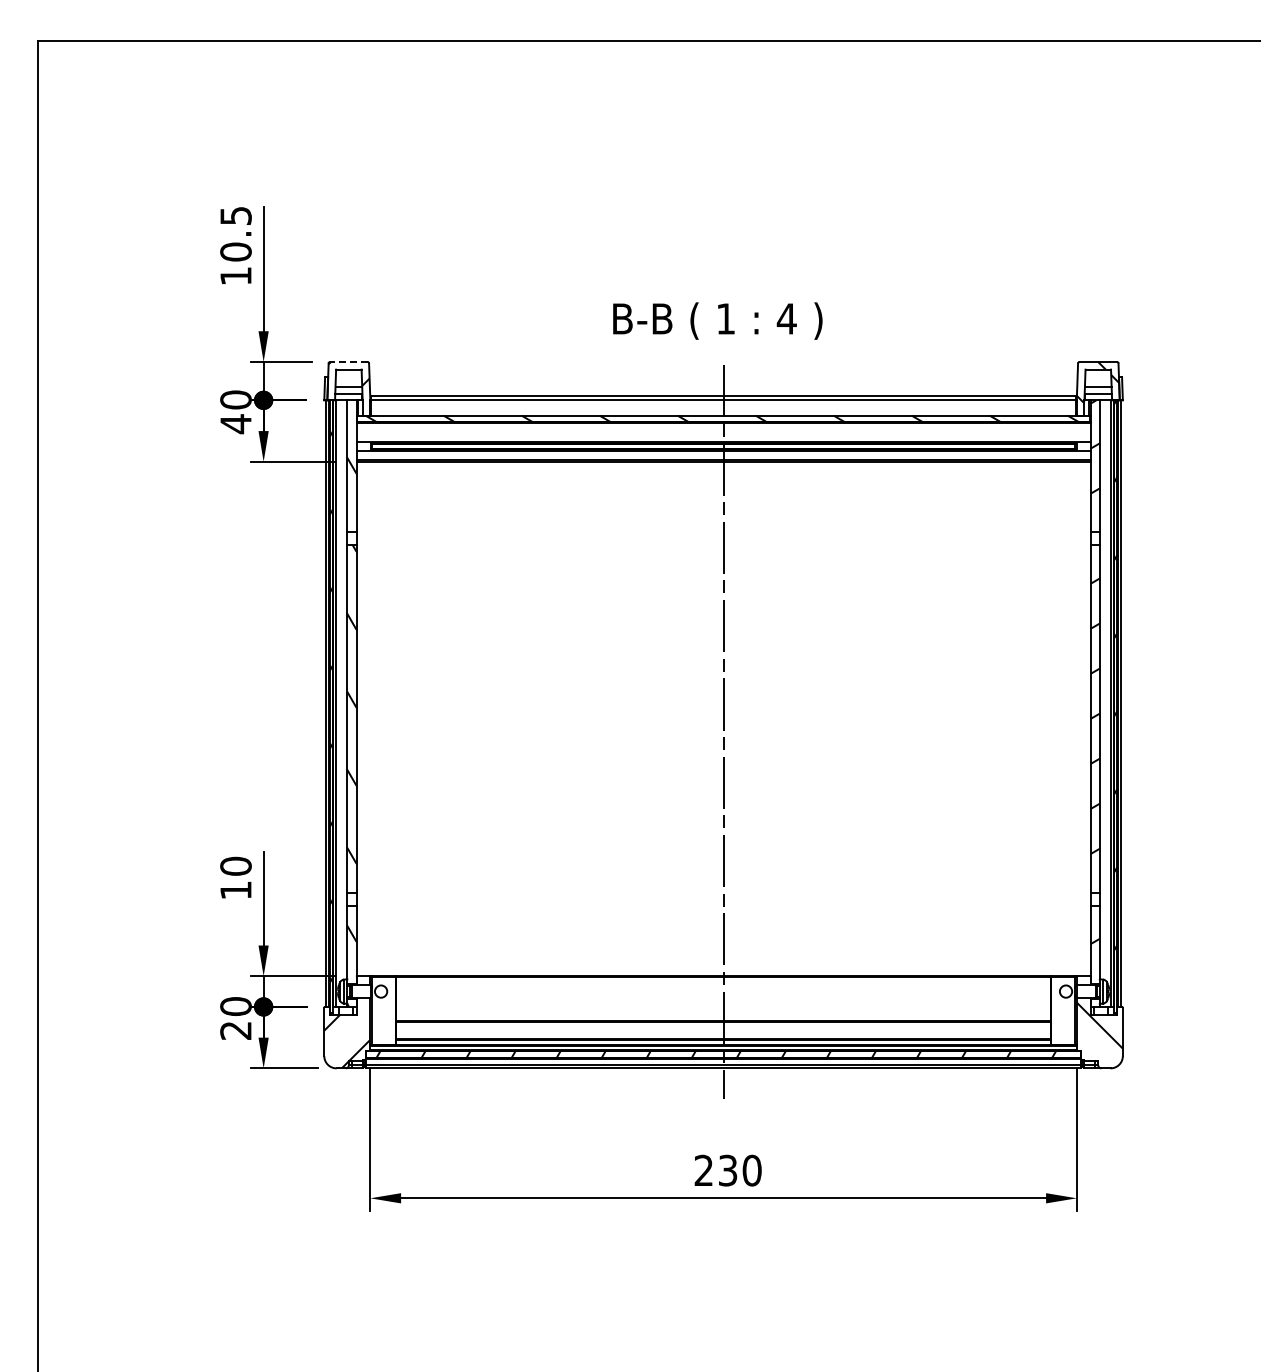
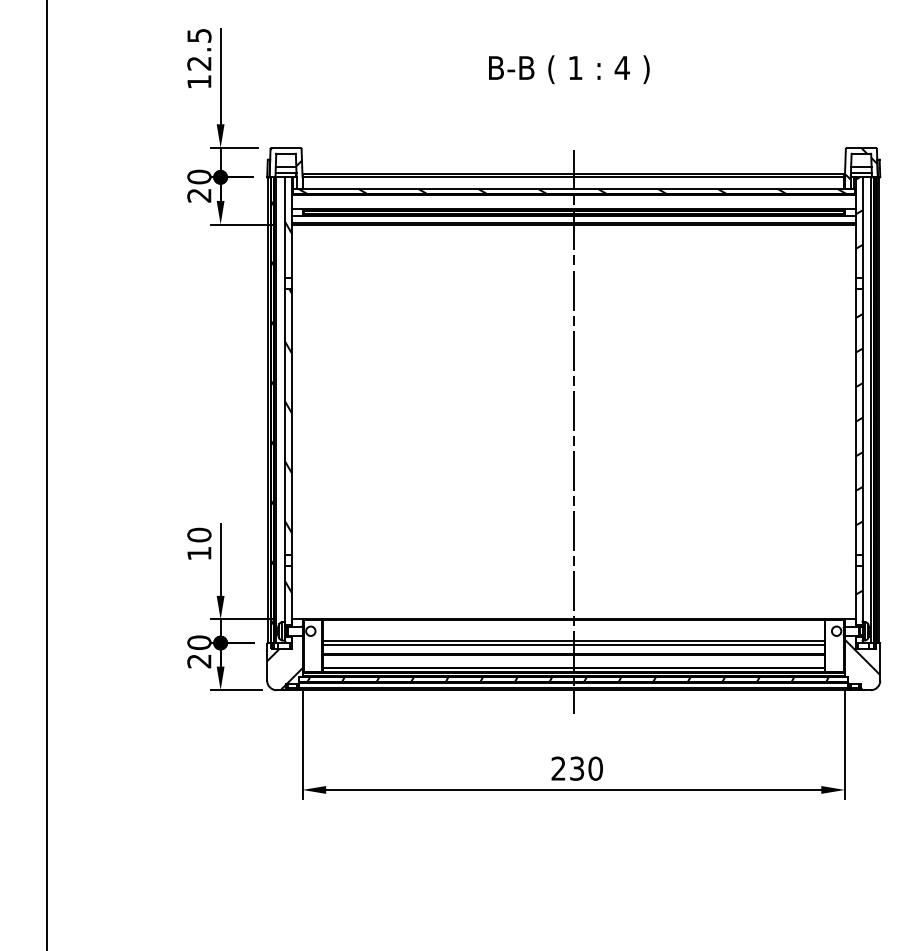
text: (235, 251) -> (199, 63), 10.5 -> 12.5
text: (717, 320) -> (569, 69), moved
line: (348, 361) -> (285, 147), dashed -> solid
text: (235, 424) -> (199, 195), 40 -> 20
line: (723, 1003) -> (573, 640), added
line: (723, 1010) -> (573, 645), added

